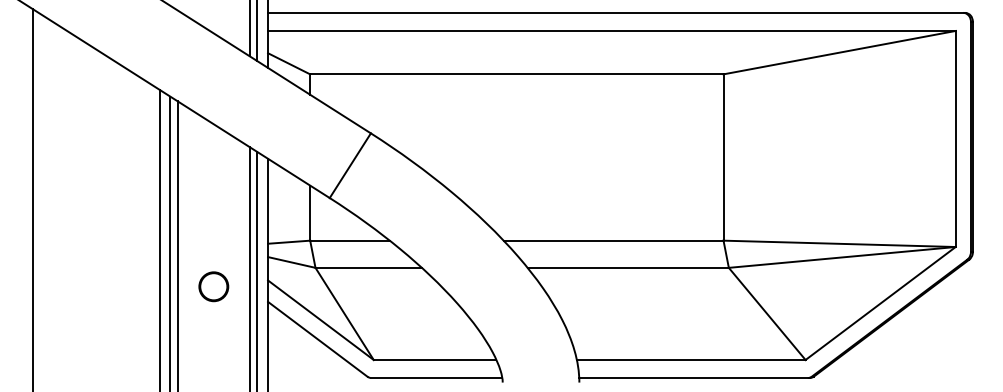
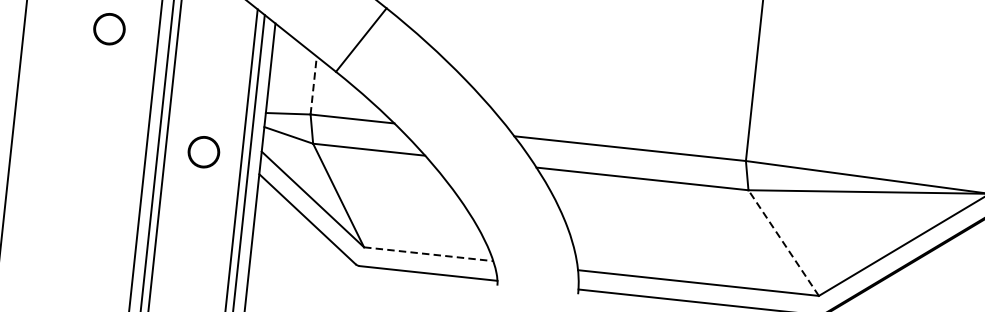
part: (112, 180) -> (109, 28), added
line: (310, 213) -> (313, 85), solid -> dashed
line: (767, 313) -> (784, 242), solid -> dashed
line: (435, 359) -> (429, 253), solid -> dashed

